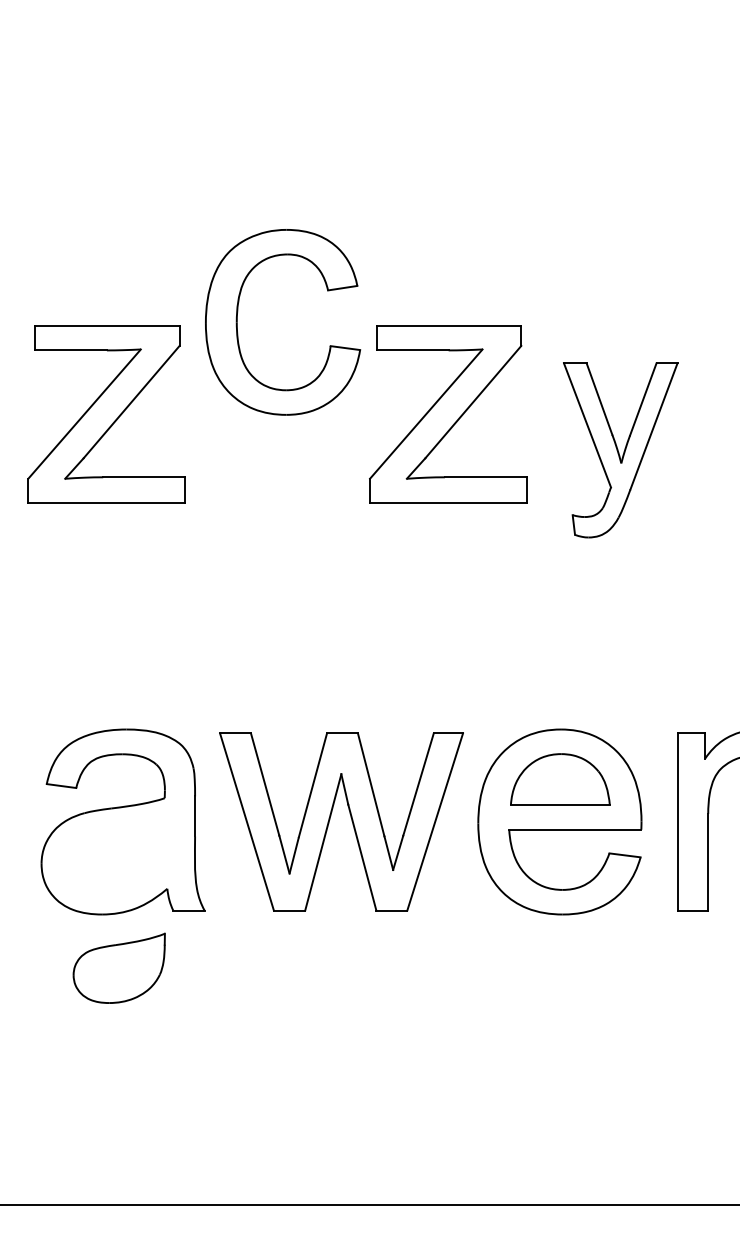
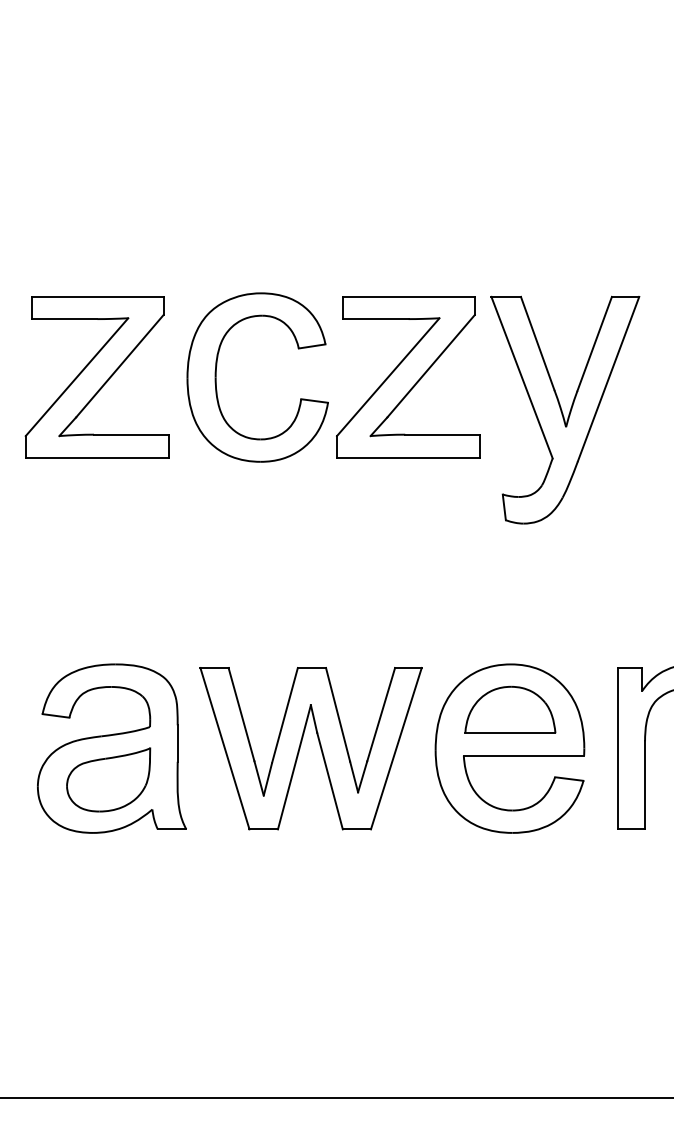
part: (237, 322) -> (216, 377), moved
part: (620, 449) -> (565, 409), size x1.43
part: (119, 967) -> (108, 779), moved

